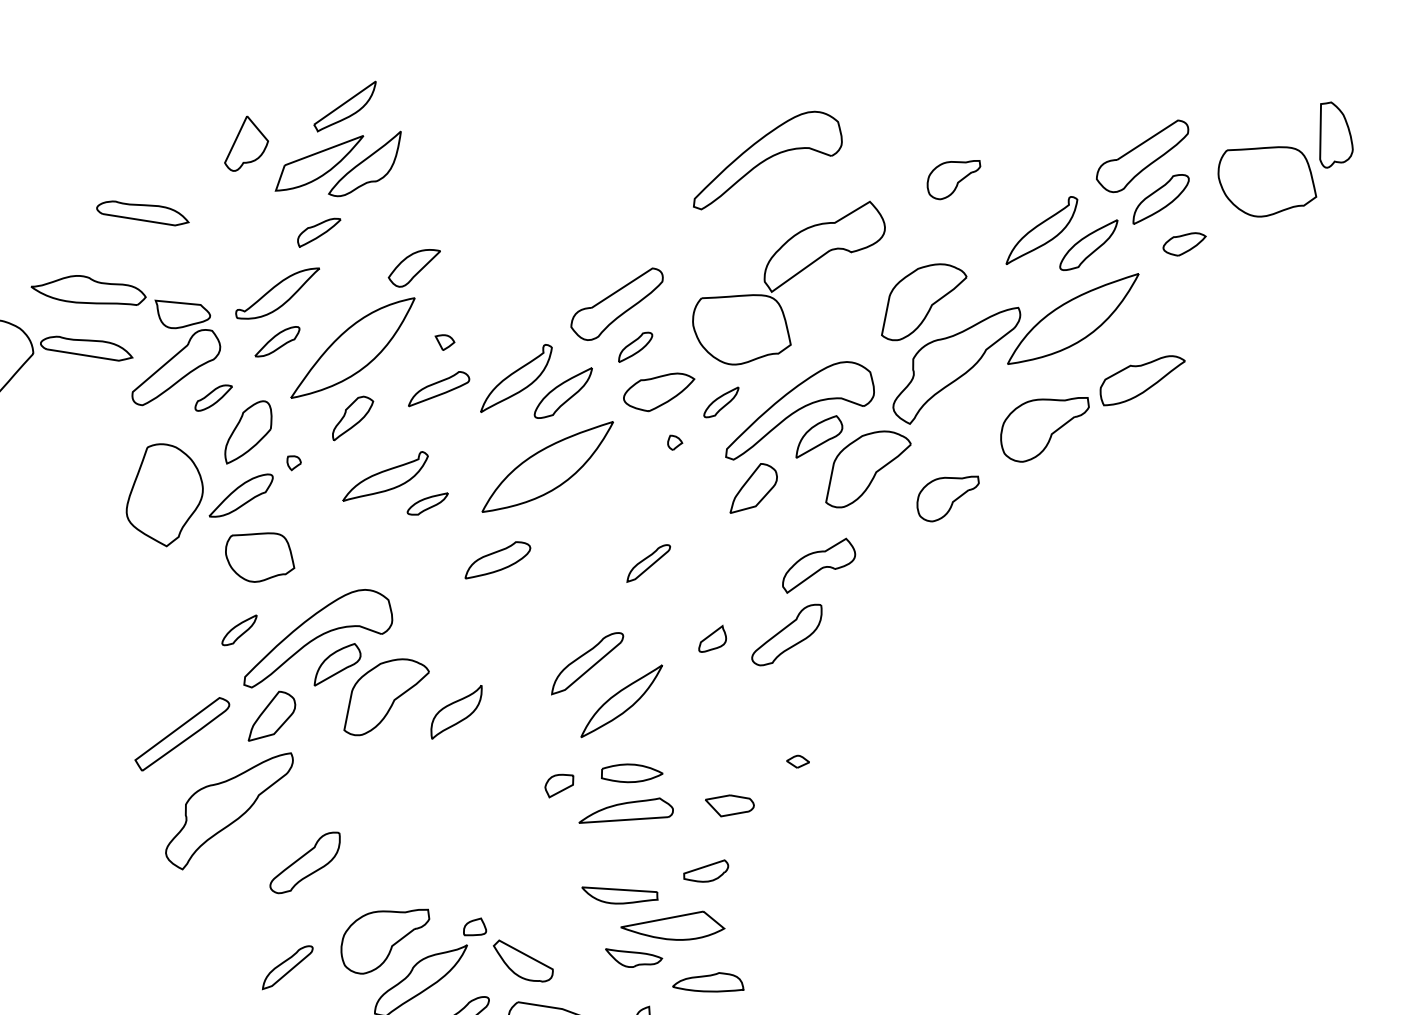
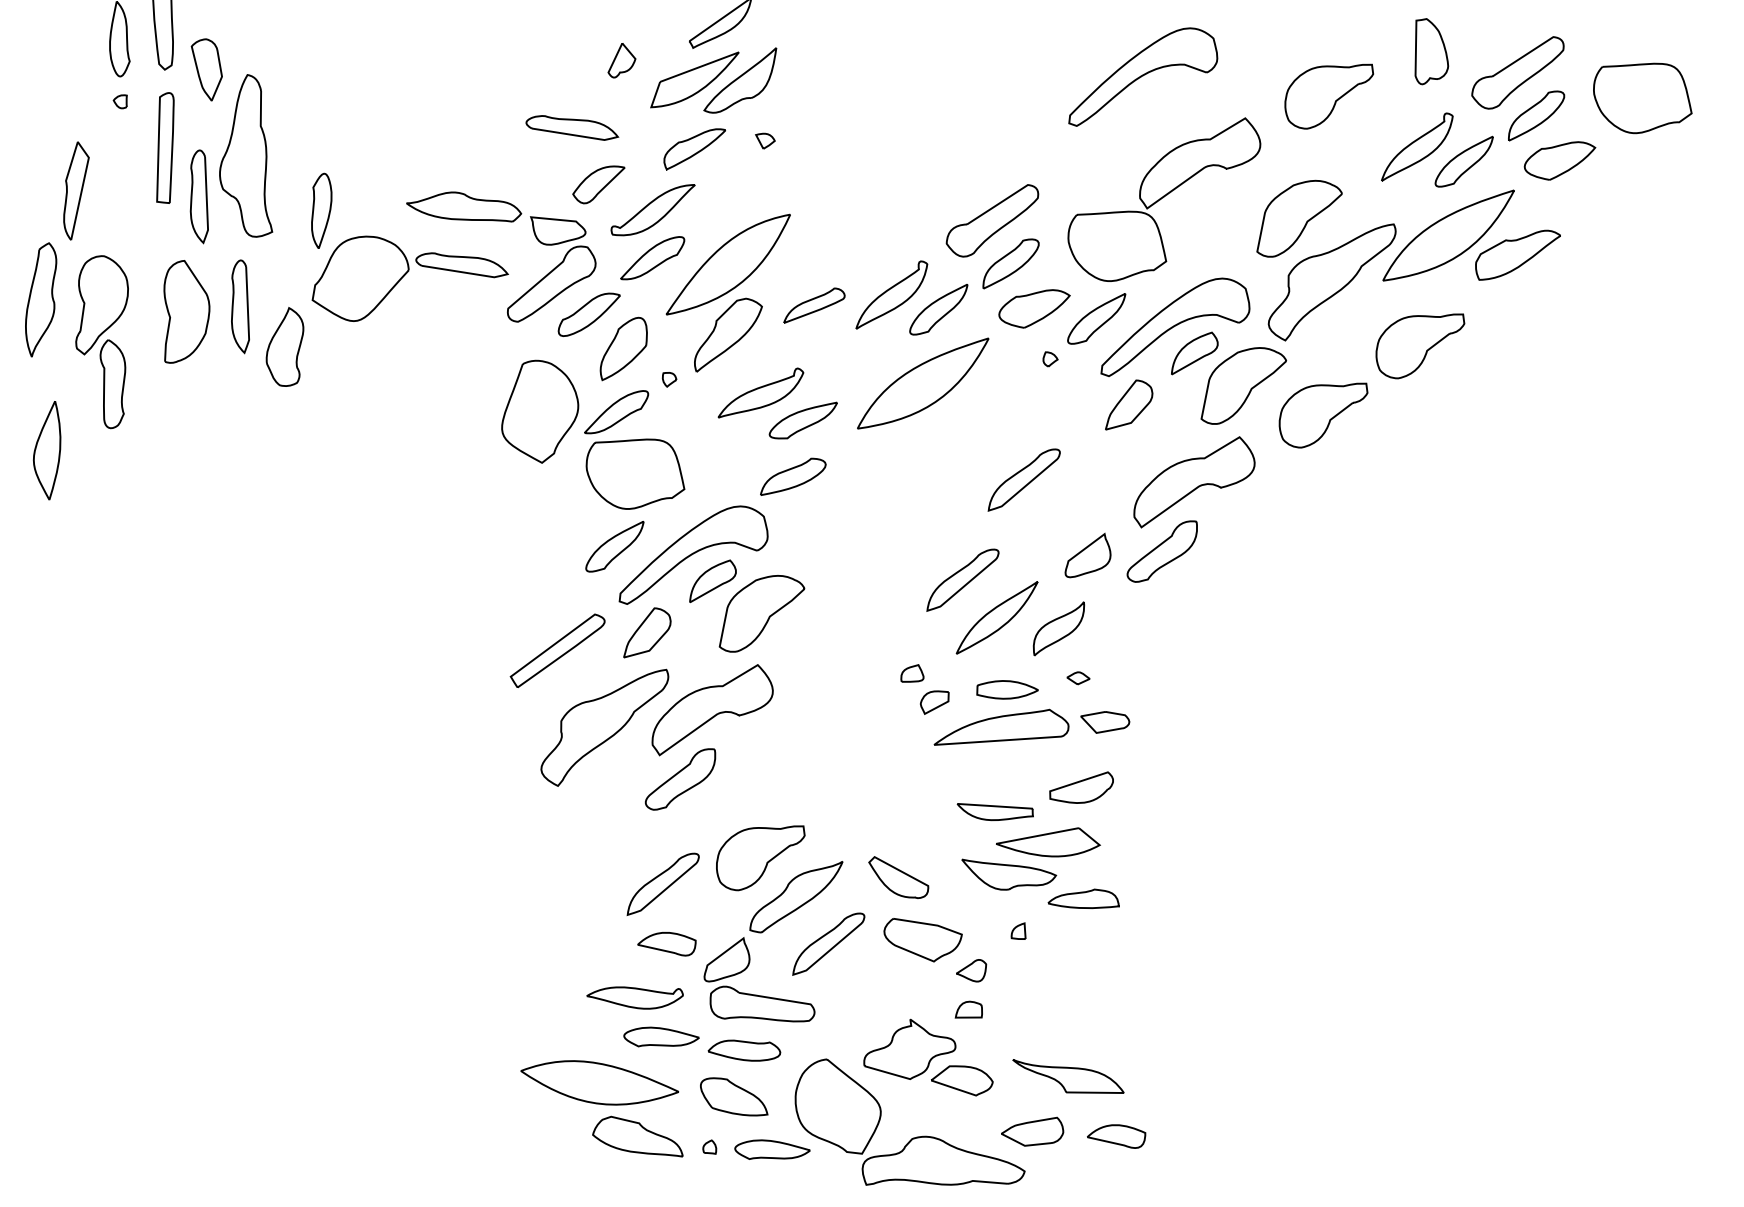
part: (1336, 134) -> (1431, 51), moved
part: (246, 143) -> (621, 60), size x0.62
part: (954, 179) -> (1329, 96), size x1.67
part: (143, 212) -> (572, 127), moved
part: (319, 232) -> (694, 149), size x1.43
part: (1184, 243) -> (1559, 160), size x1.67
part: (414, 267) -> (598, 184), moved
part: (277, 341) -> (652, 258), size x1.43
part: (445, 341) -> (765, 140), moved
part: (635, 346) -> (1010, 263), size x1.67
part: (1142, 379) -> (1517, 254), moved
part: (213, 397) -> (588, 314), size x1.67
part: (721, 401) -> (1096, 318), size x1.67
part: (353, 417) -> (728, 334), size x1.67
part: (948, 498) -> (1323, 415), size x1.43
part: (427, 503) -> (802, 420), size x1.67
part: (260, 556) -> (635, 473), size x1.43
part: (498, 559) -> (793, 476), moved
part: (648, 562) -> (1023, 479), size x1.67
part: (819, 565) -> (1194, 482), size x1.67
part: (239, 629) -> (614, 546), size x1.67
part: (712, 638) -> (1087, 555), size x1.67
part: (456, 711) -> (1058, 628), moved
part: (798, 761) -> (1078, 678), moved
part: (337, 793) -> (712, 710), added
part: (626, 809) -> (1001, 726), size x1.43
part: (706, 870) -> (1081, 787), size x1.43
part: (475, 926) -> (912, 673), moved
part: (634, 957) -> (1009, 874), size x1.67
part: (287, 966) -> (662, 883), size x1.43

